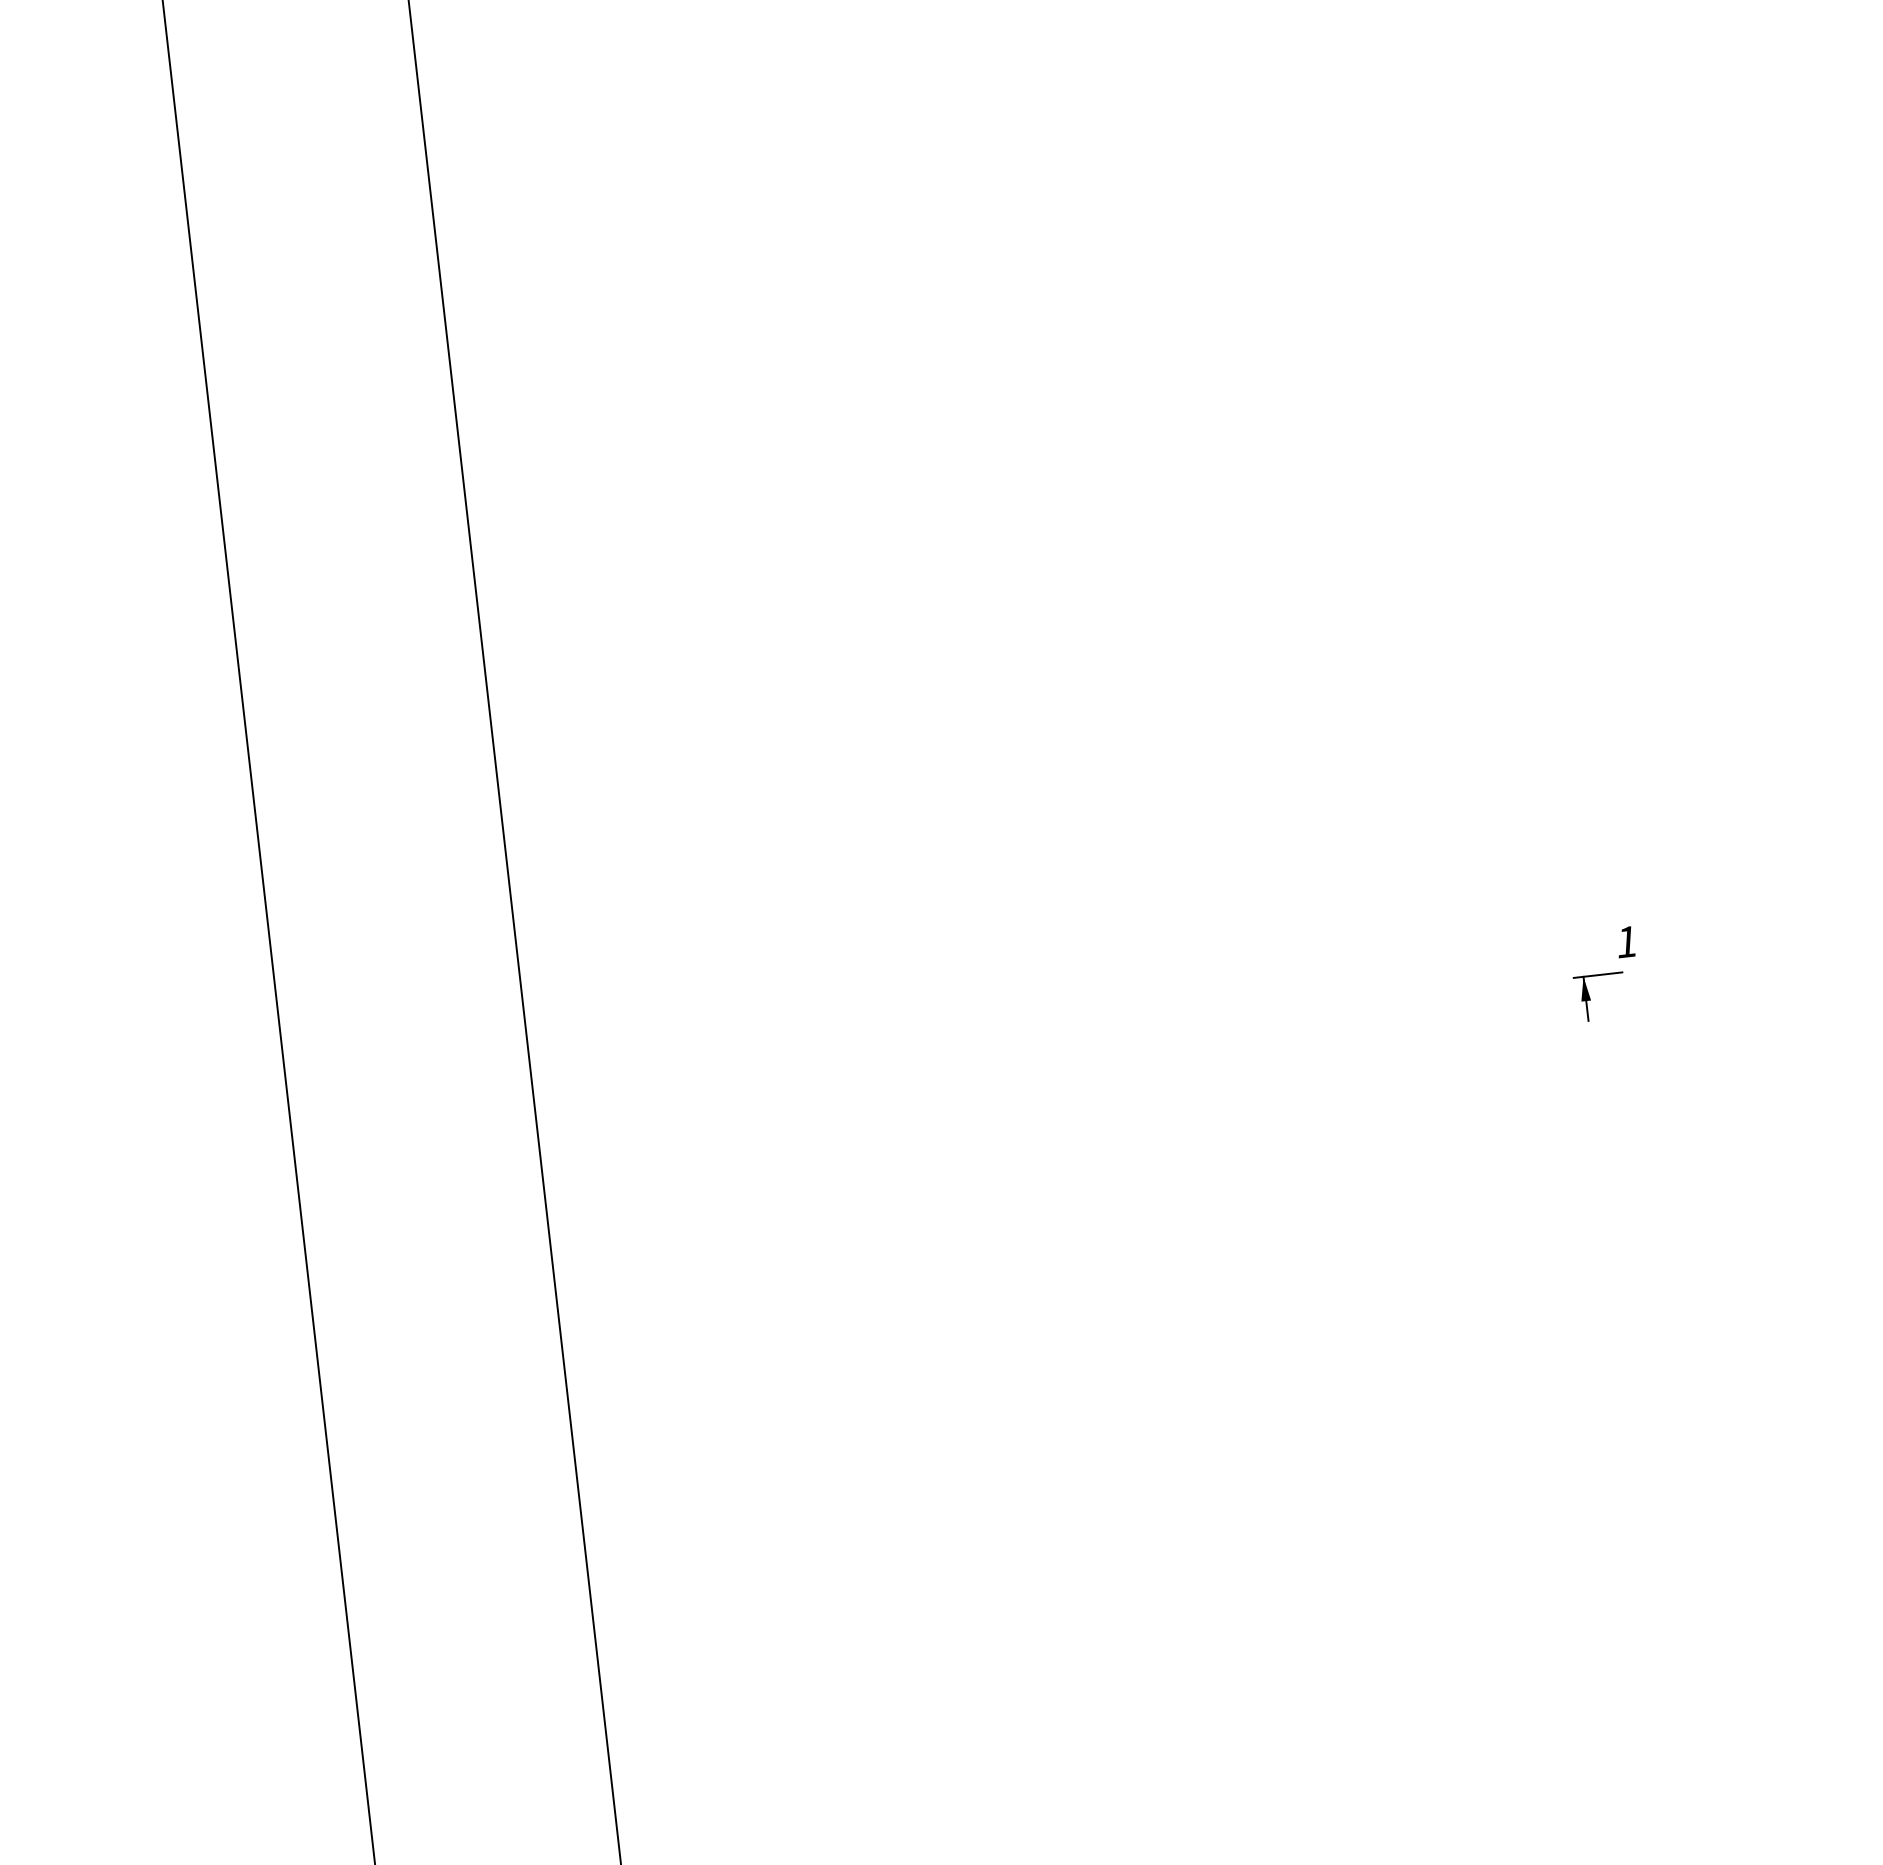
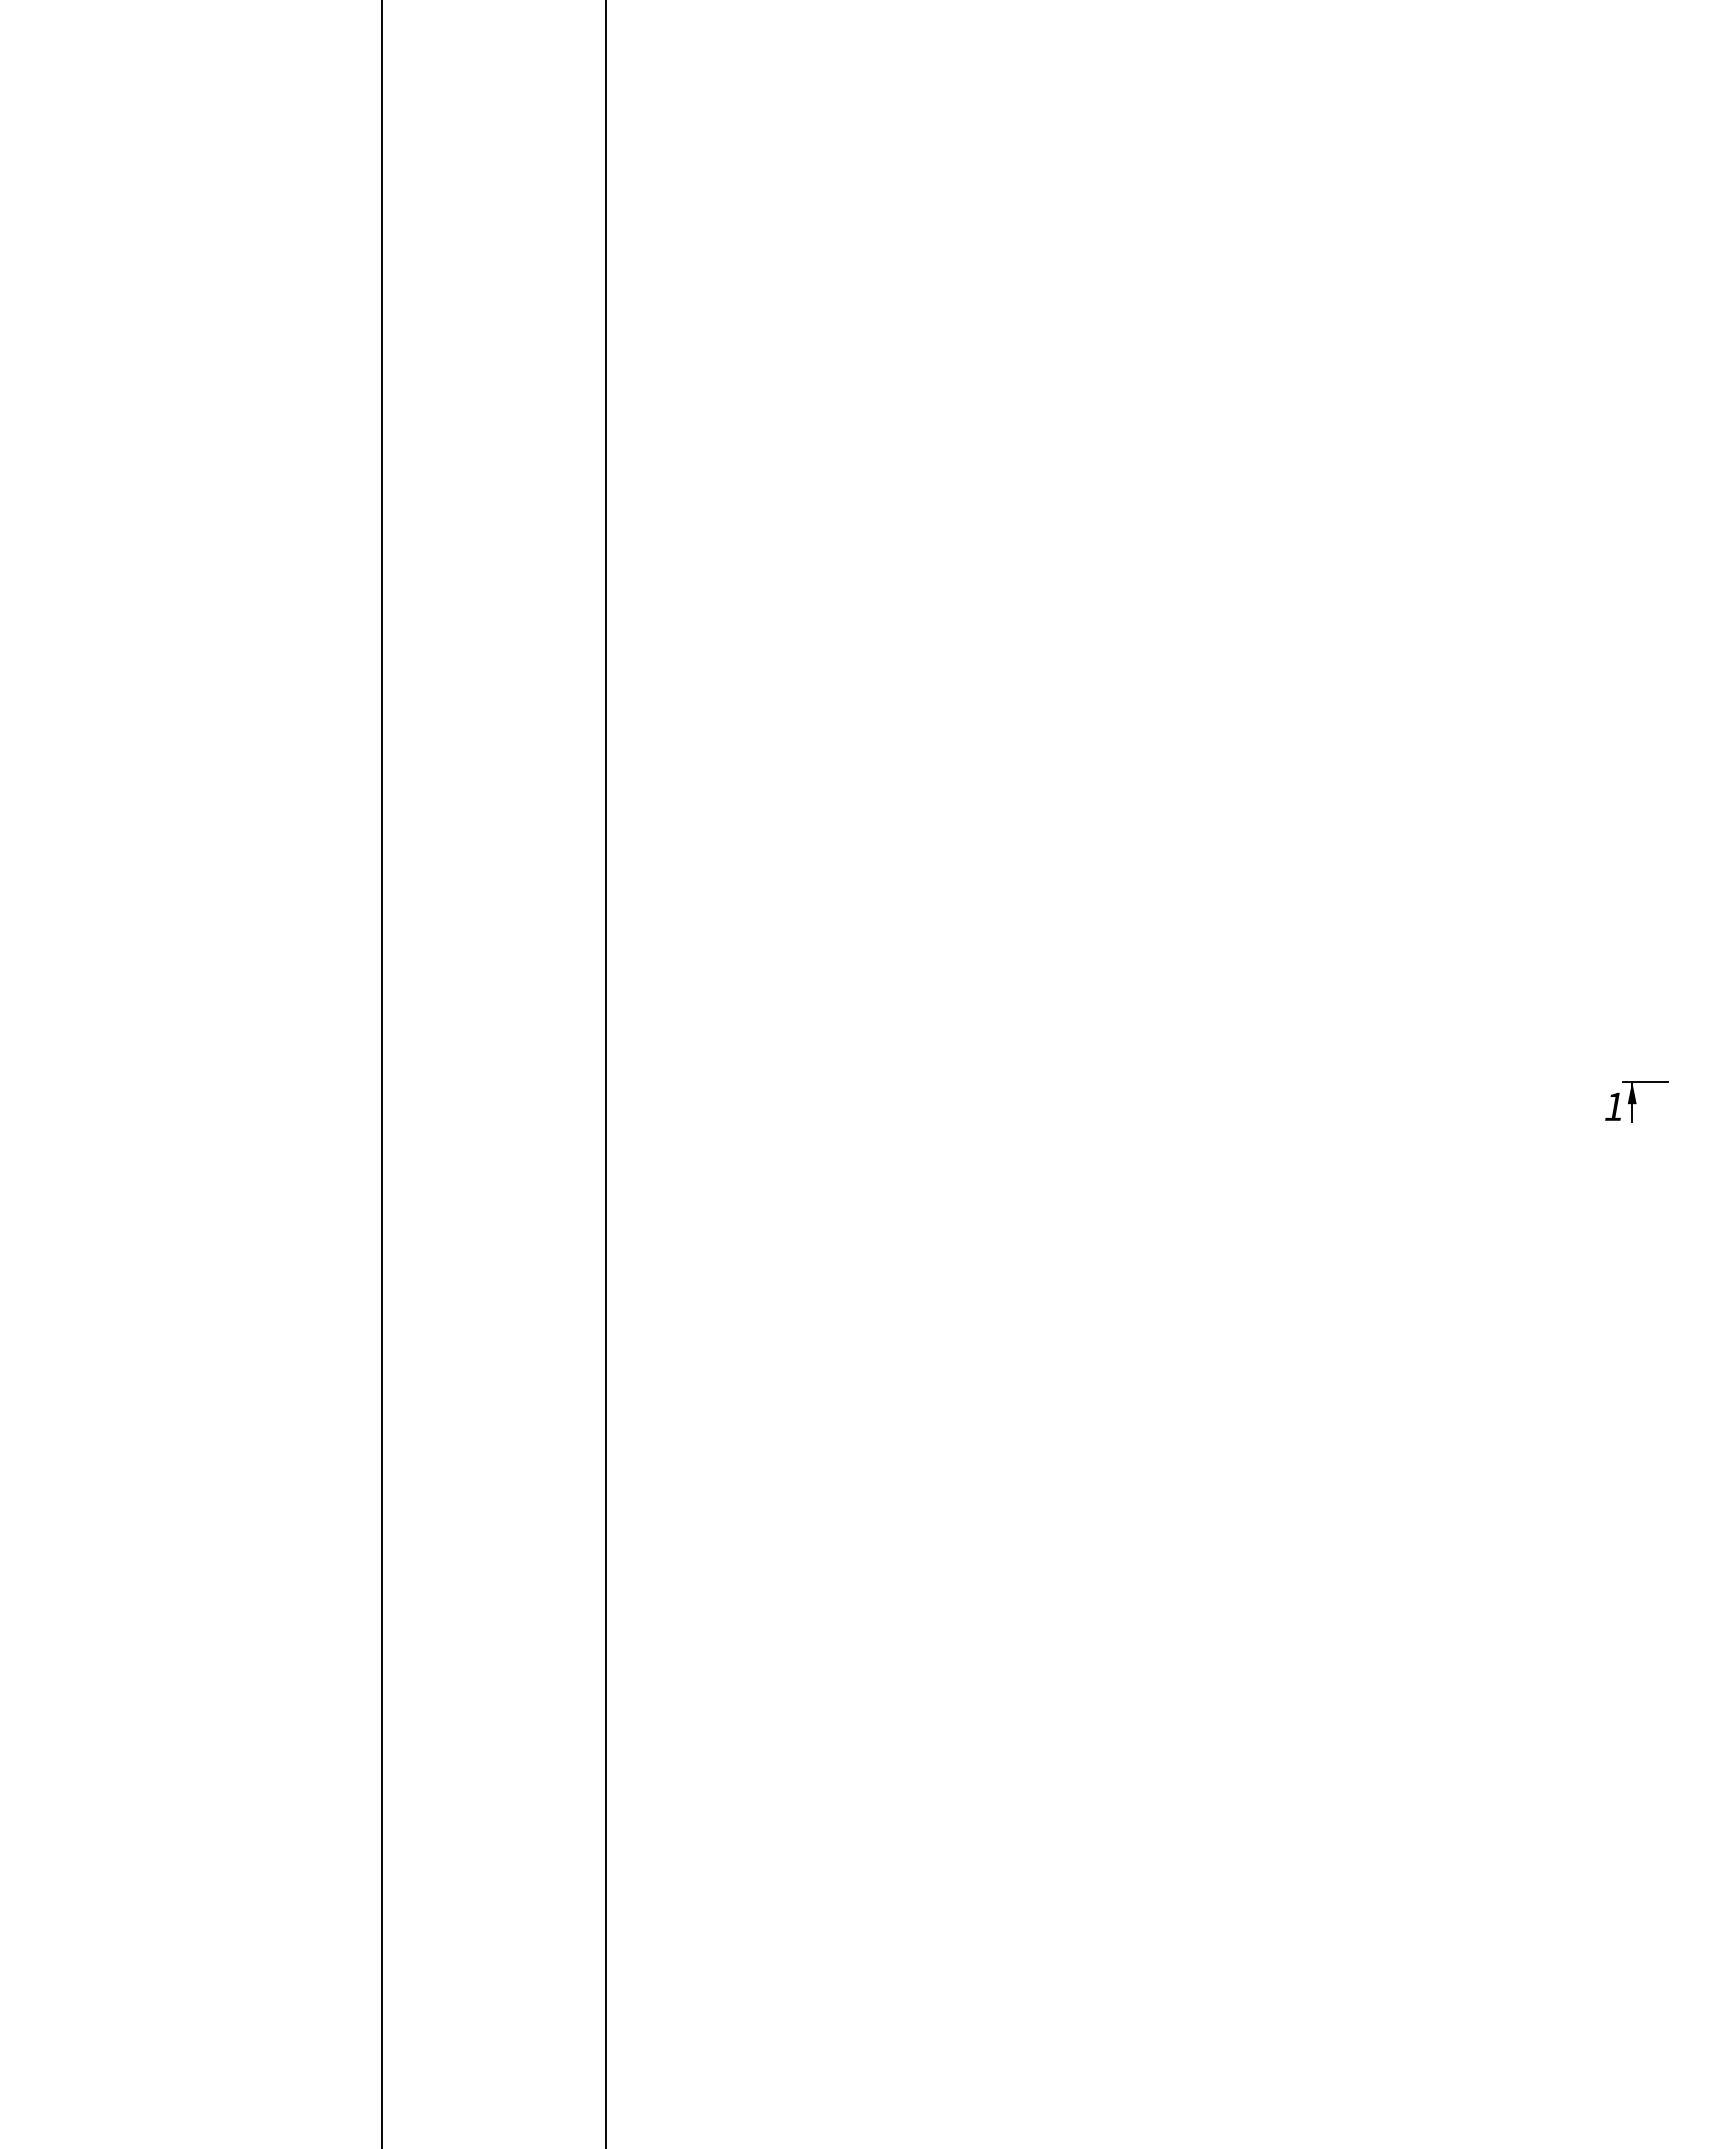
part: (1590, 997) -> (1636, 1101), moved

